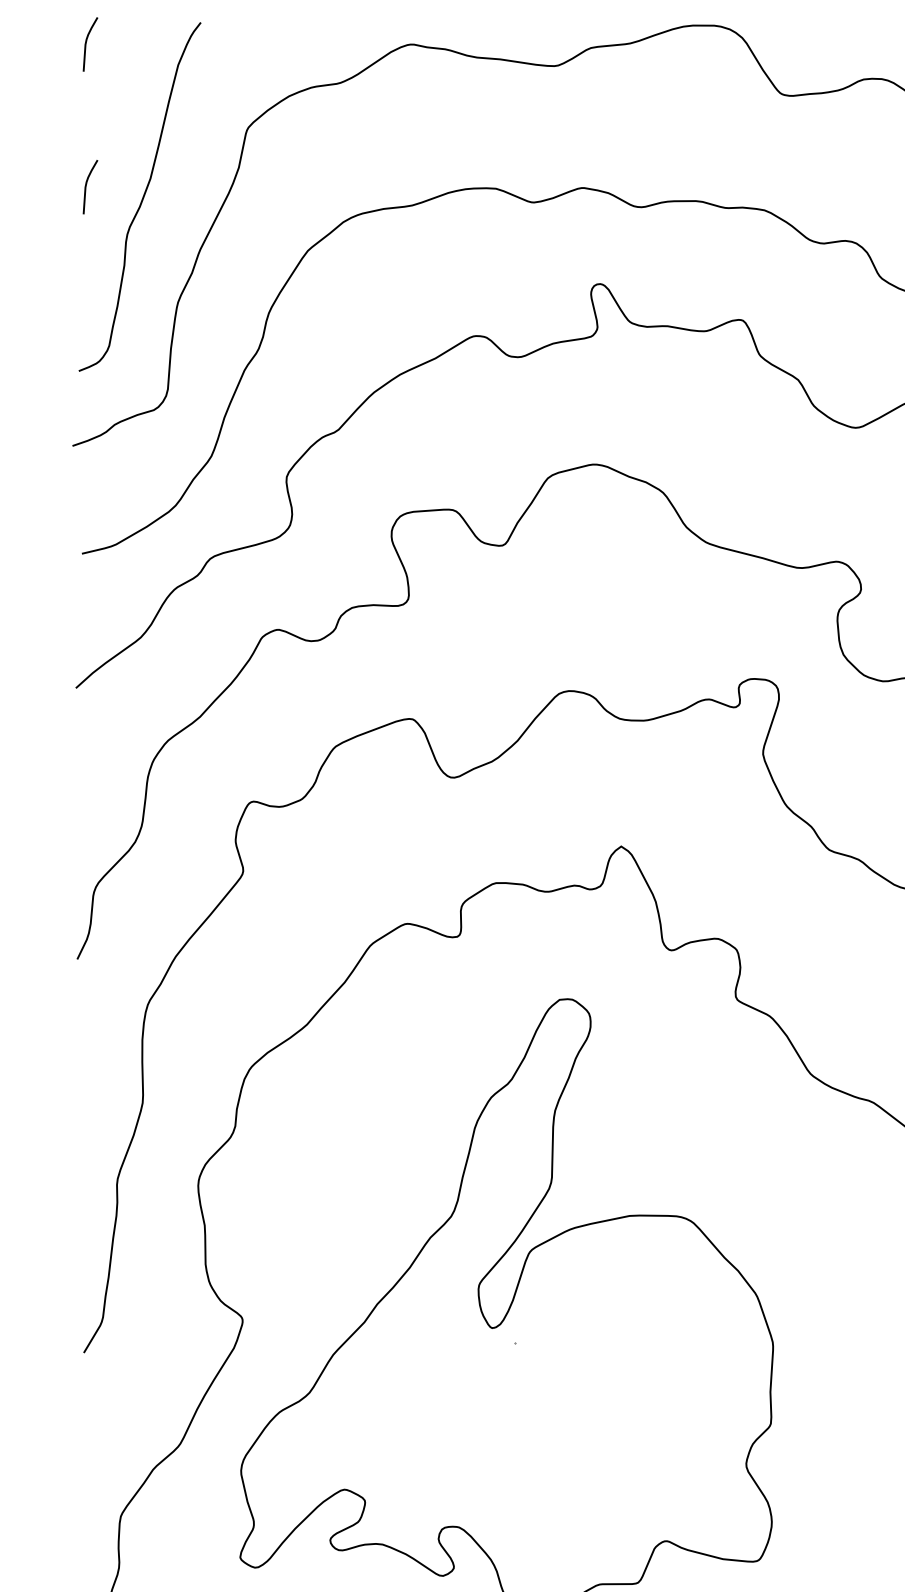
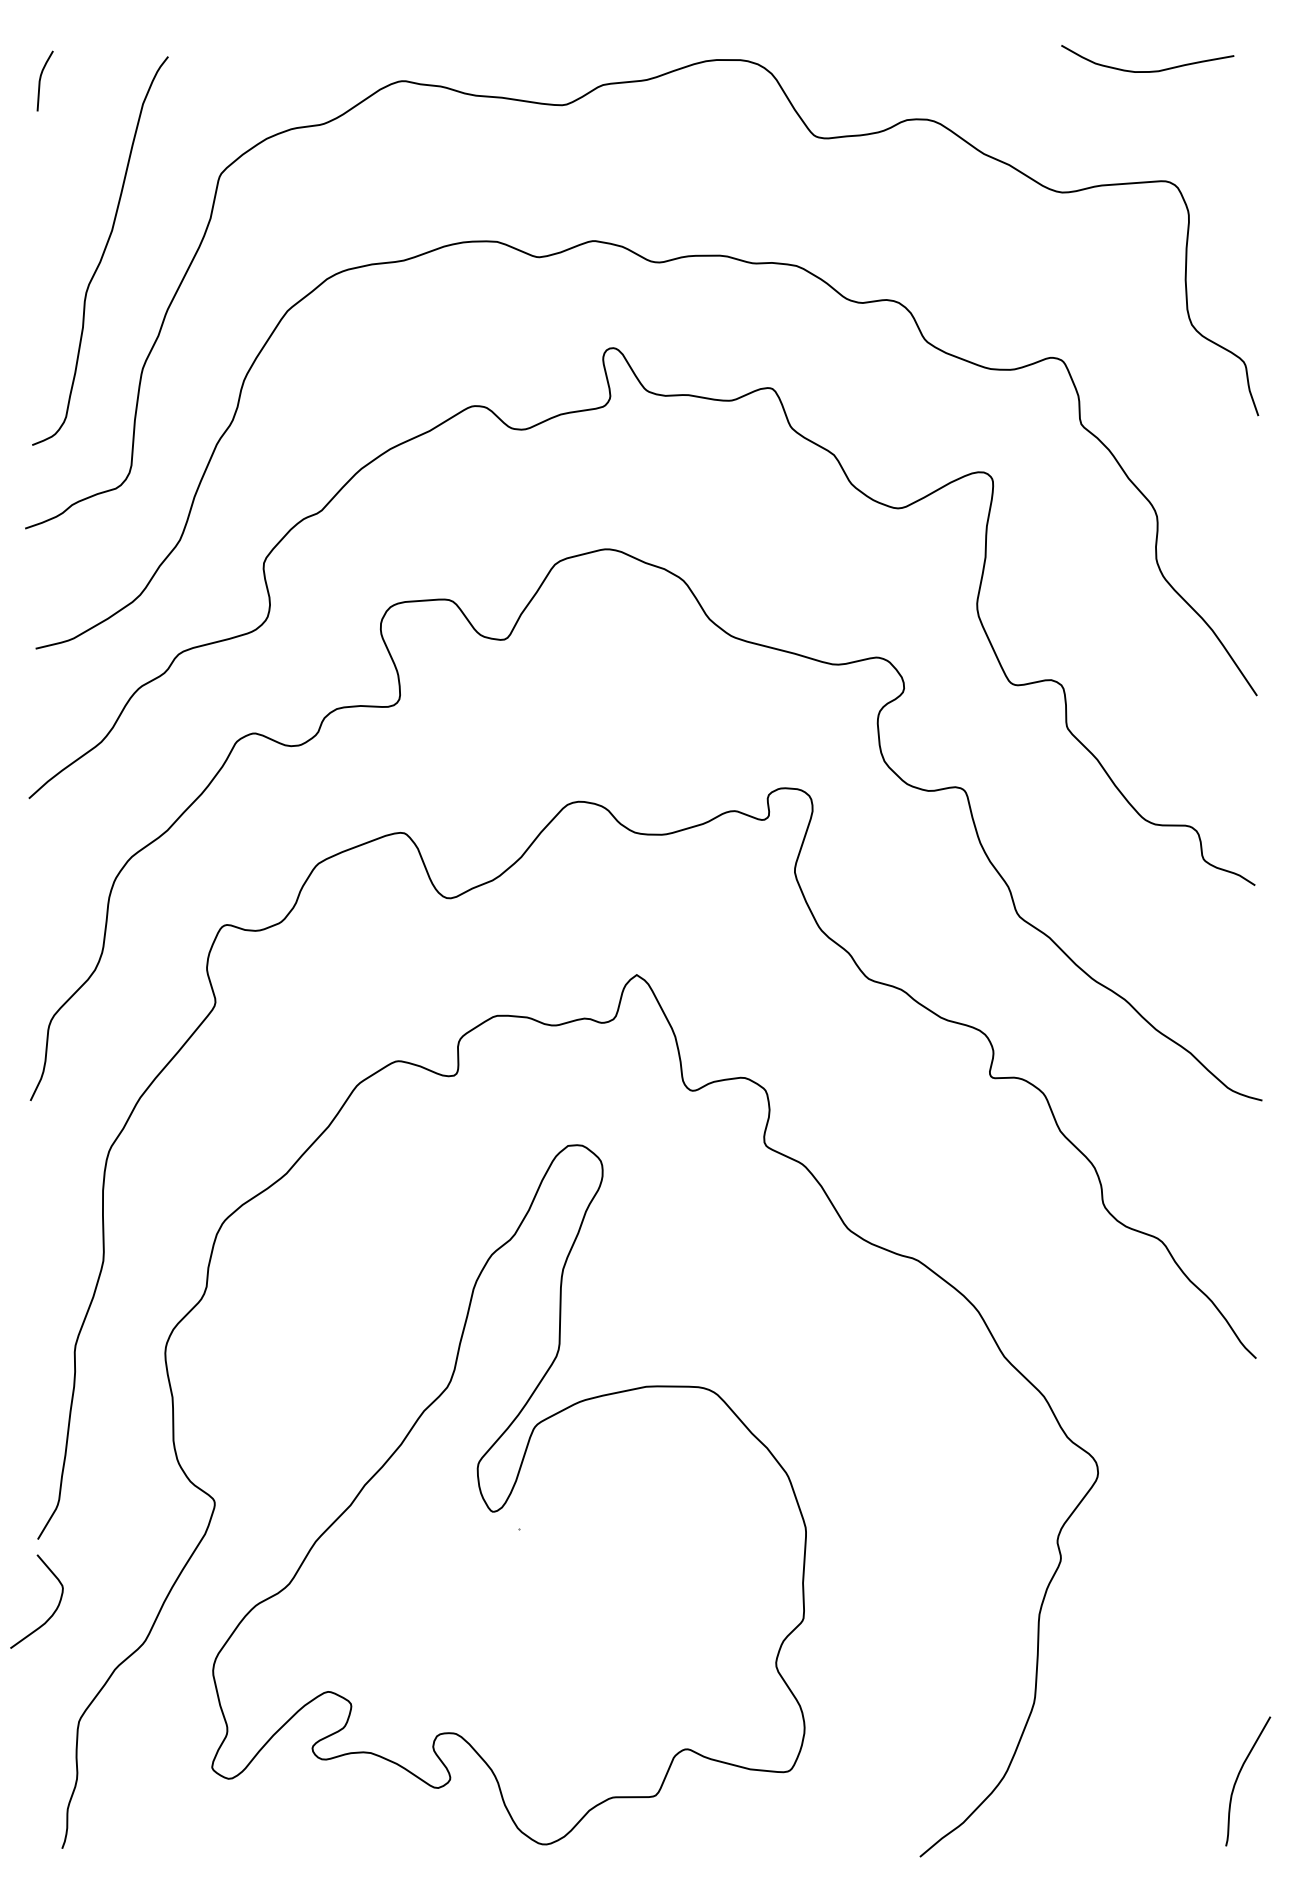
curve: (87, 184) -> (41, 237), removed
curve: (96, 1420) -> (51, 1614), added

